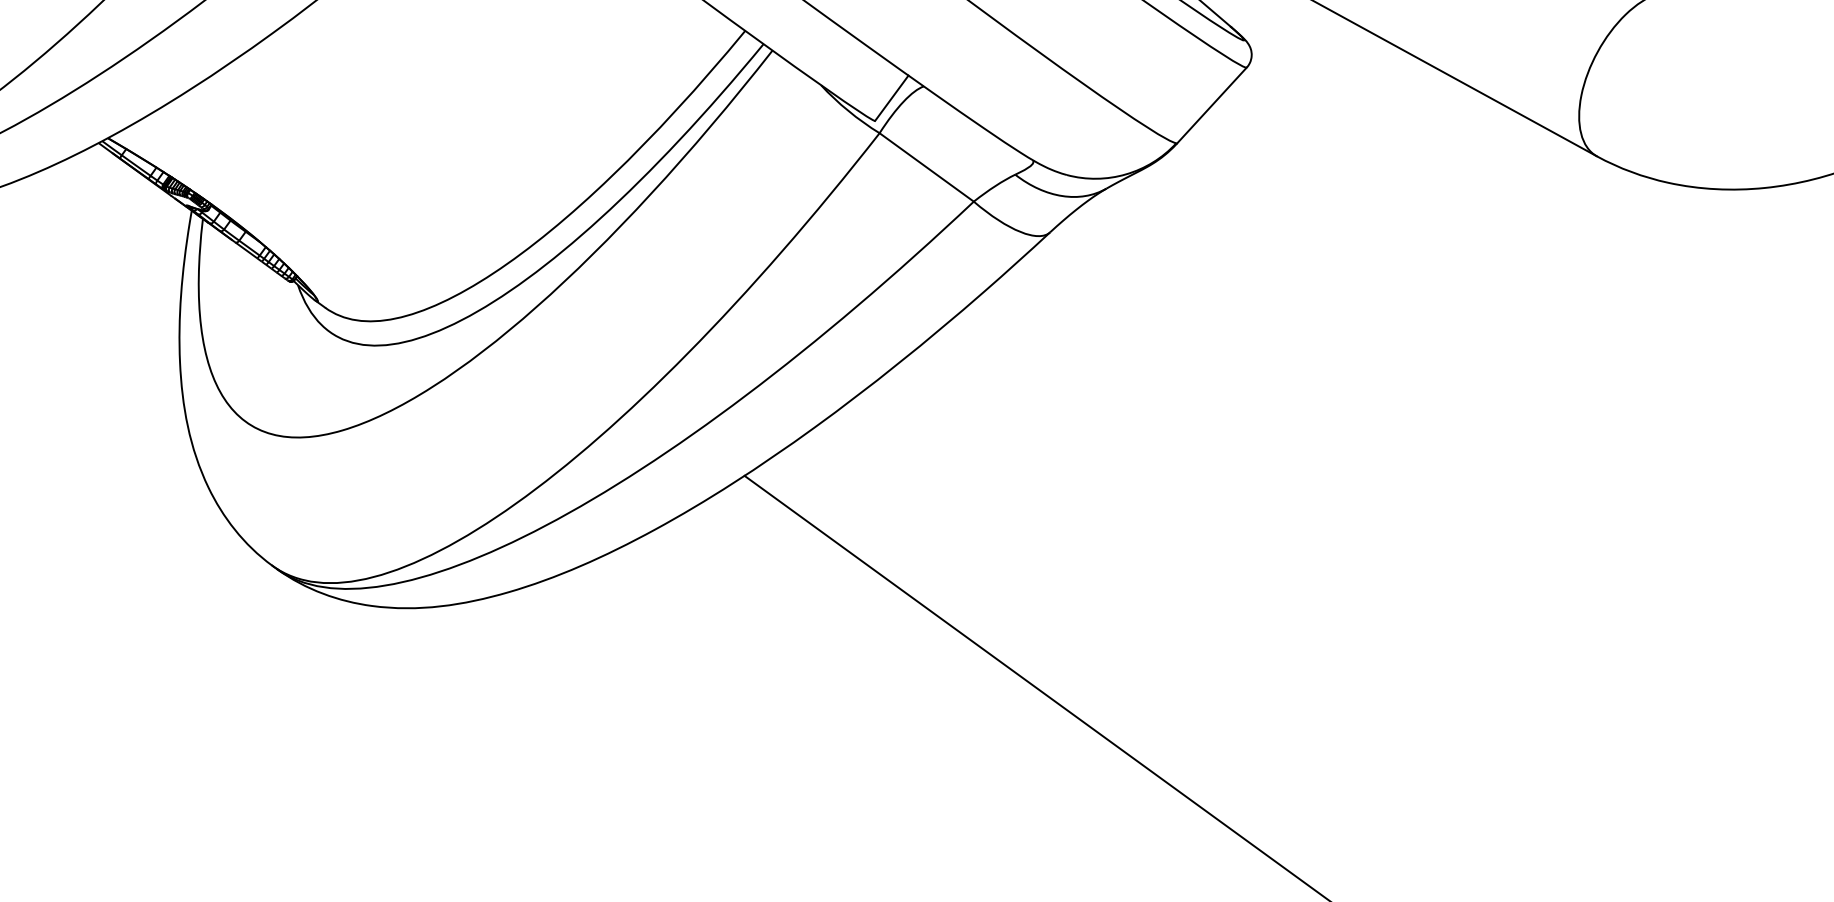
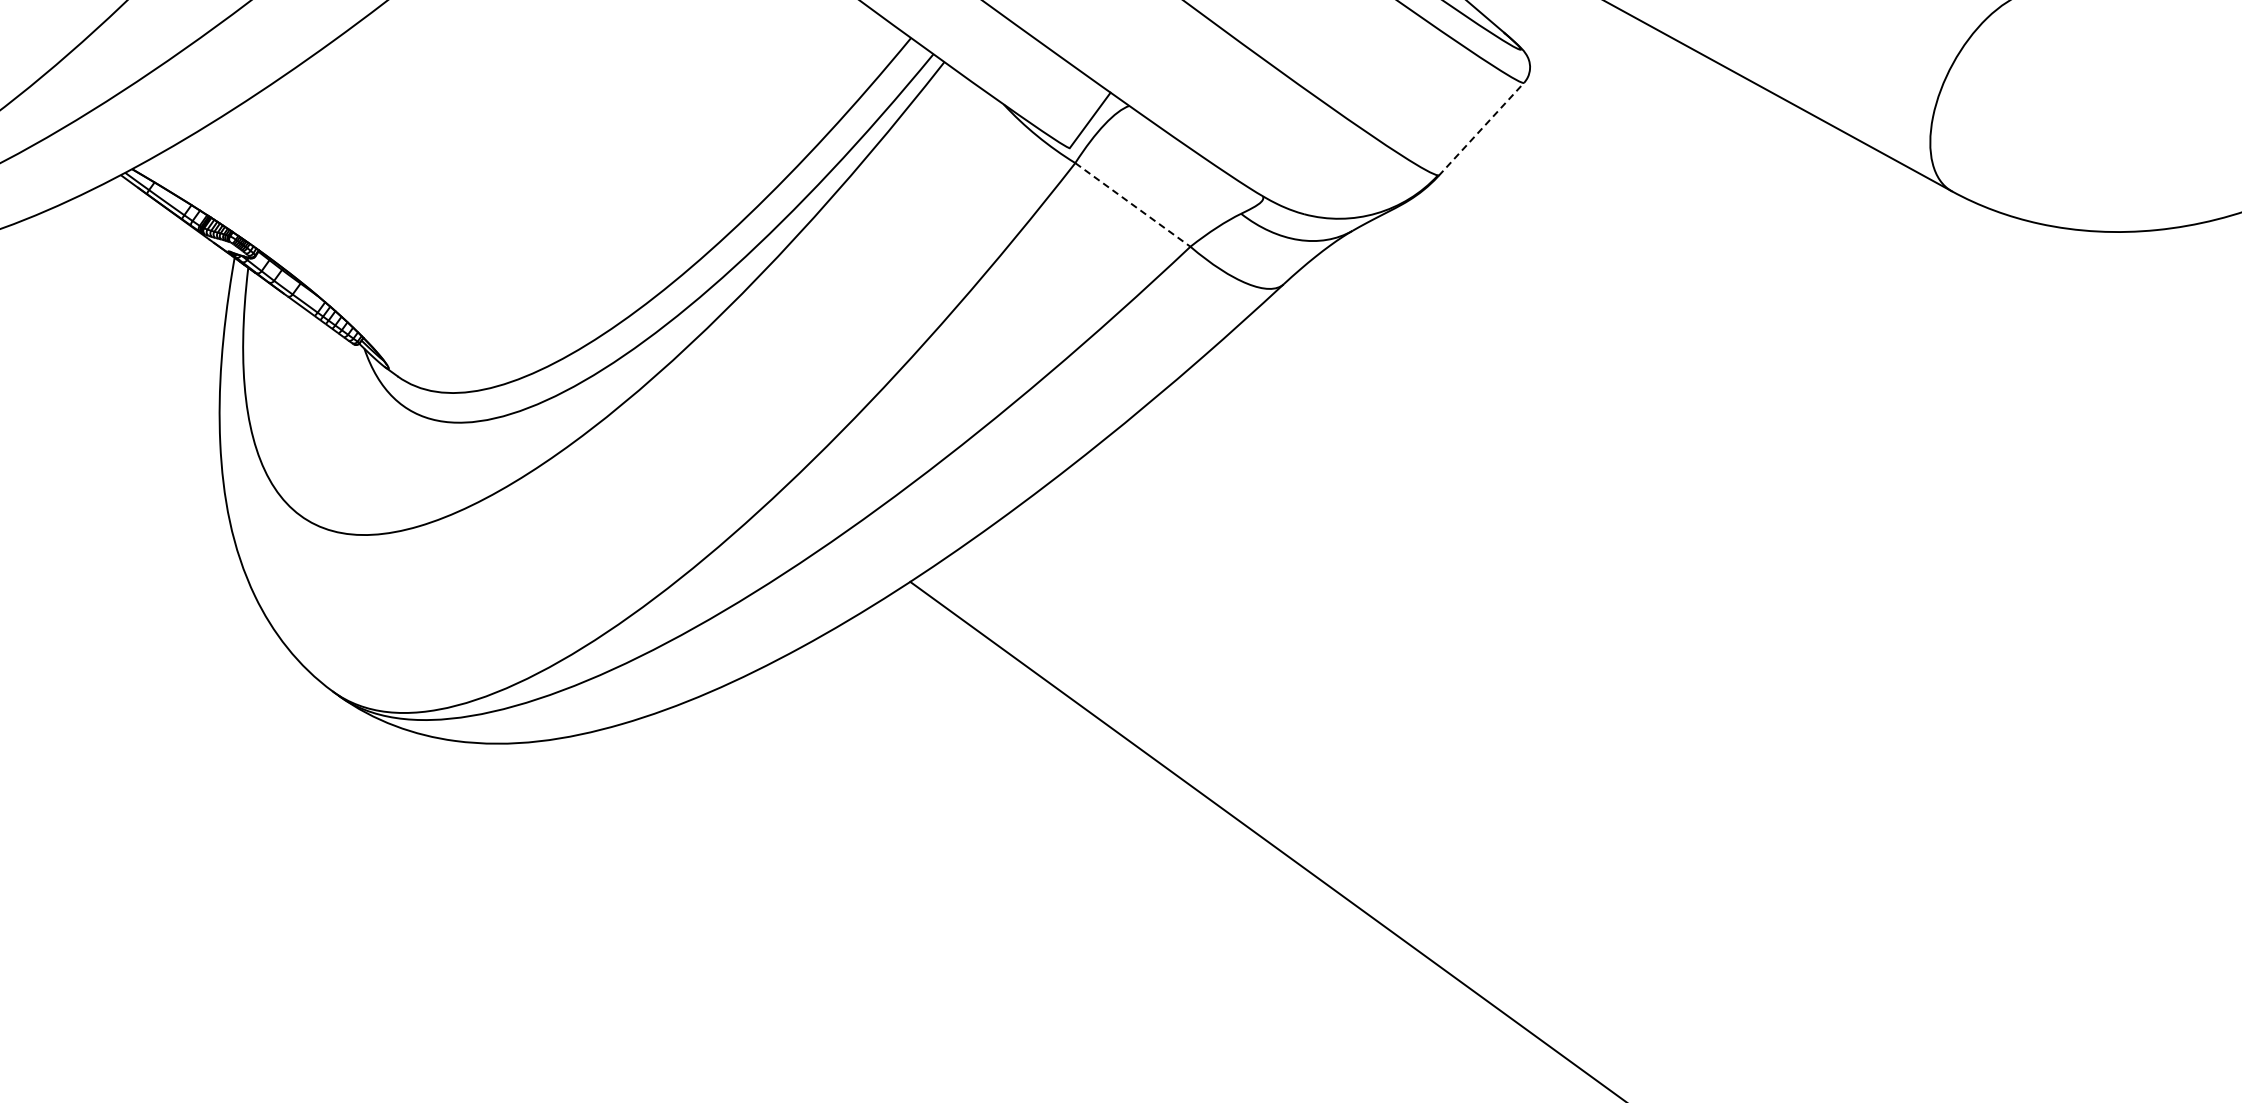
line: (1211, 105) -> (1481, 129), solid -> dashed
line: (927, 167) -> (1133, 205), solid -> dashed

